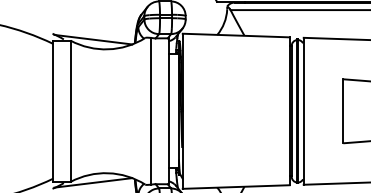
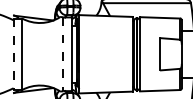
line: (53, 111) -> (13, 54), solid -> dashed
line: (152, 111) -> (63, 54), solid -> dashed

